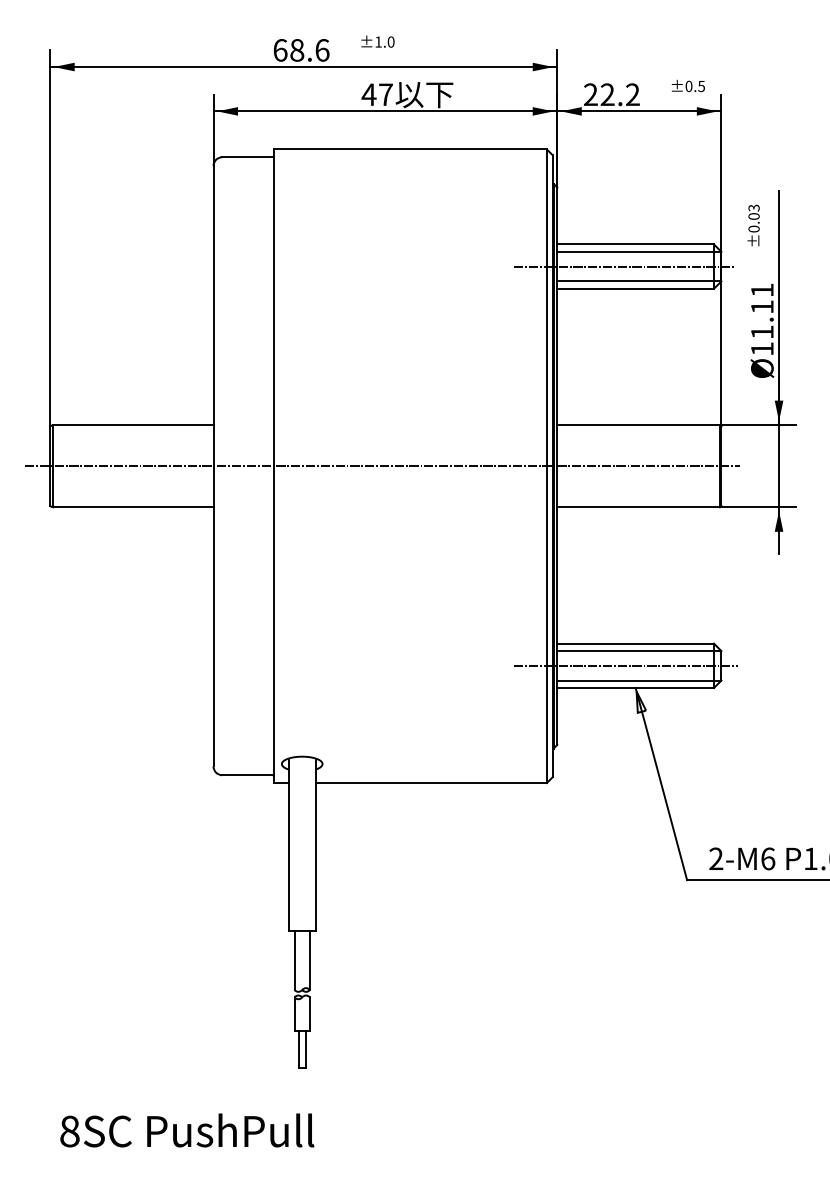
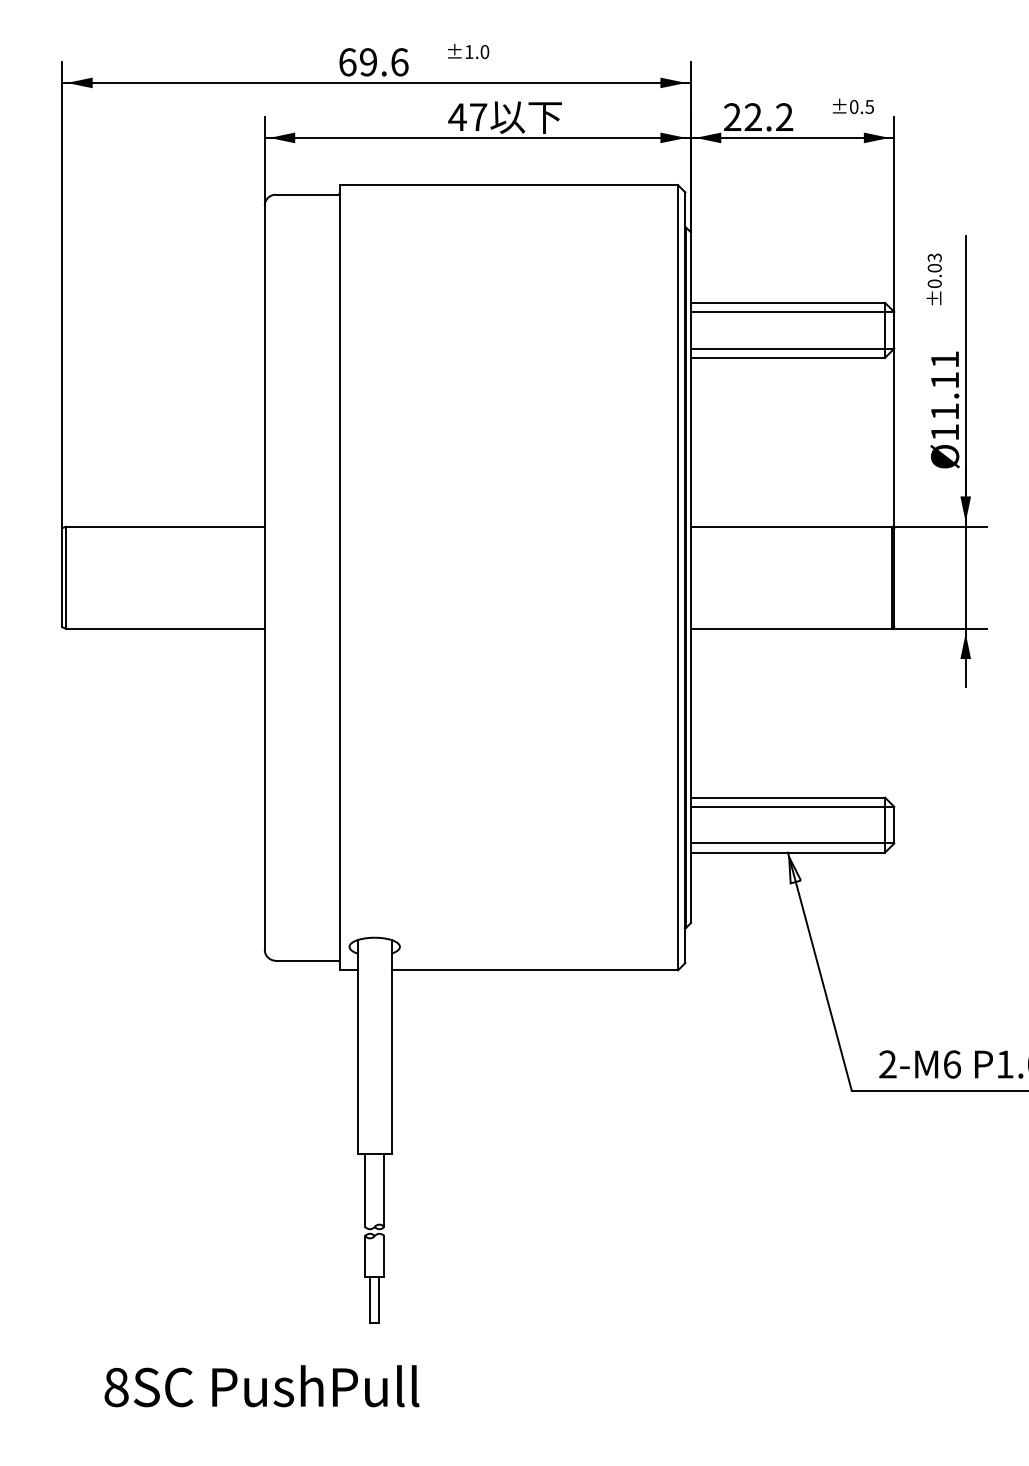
text: (297, 50) -> (368, 62), 68.6 -> 69.6
line: (624, 266) -> (774, 330), removed
line: (382, 466) -> (474, 578), removed
line: (625, 665) -> (775, 824), removed
text: (187, 1130) -> (262, 1386), moved

